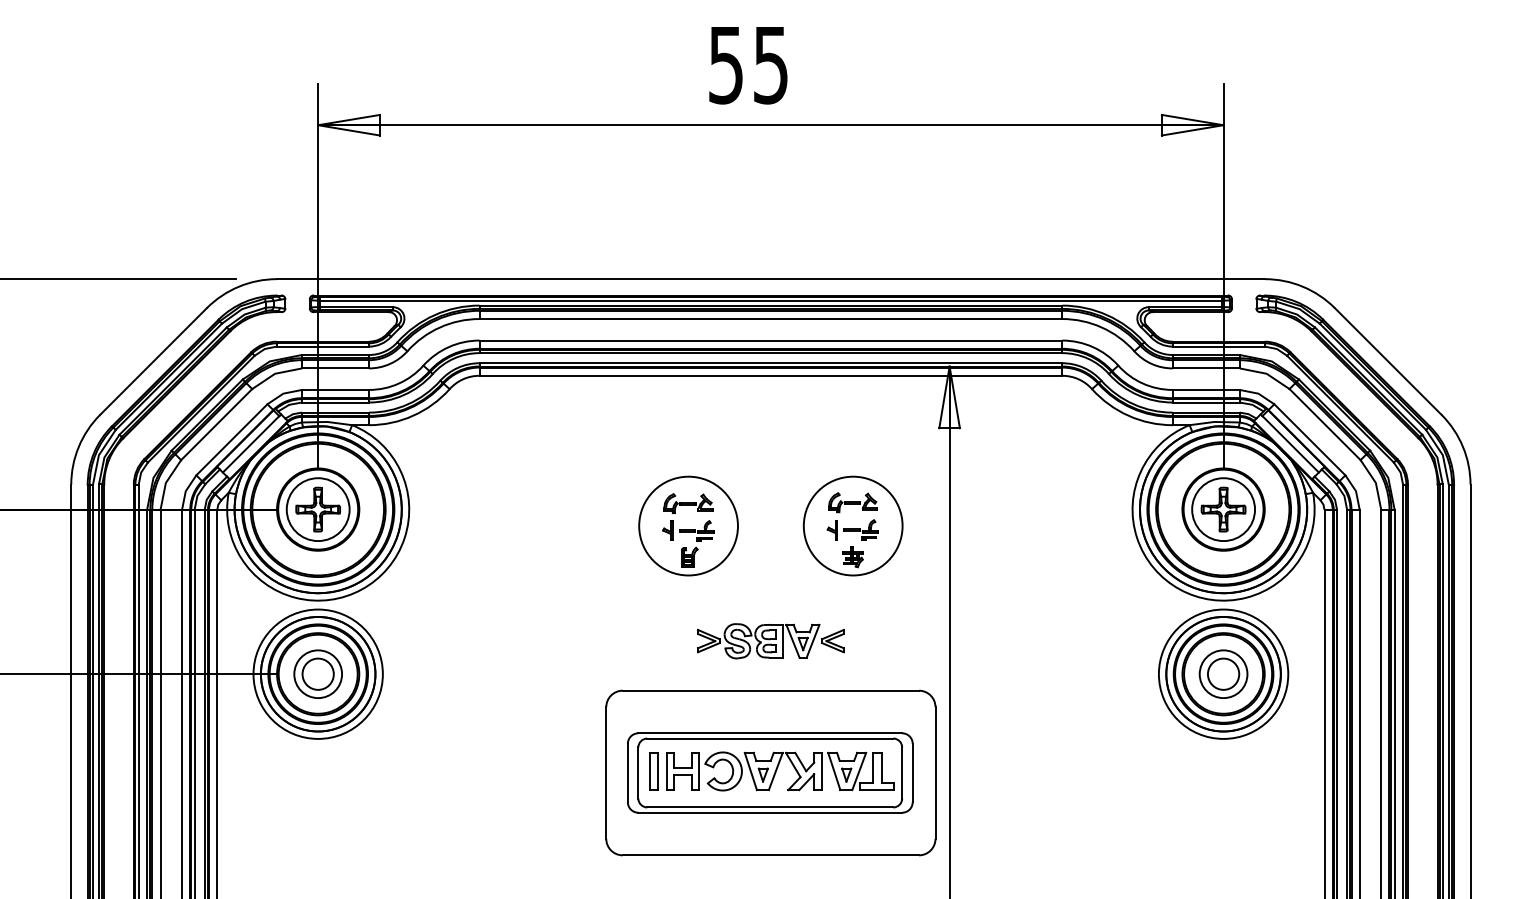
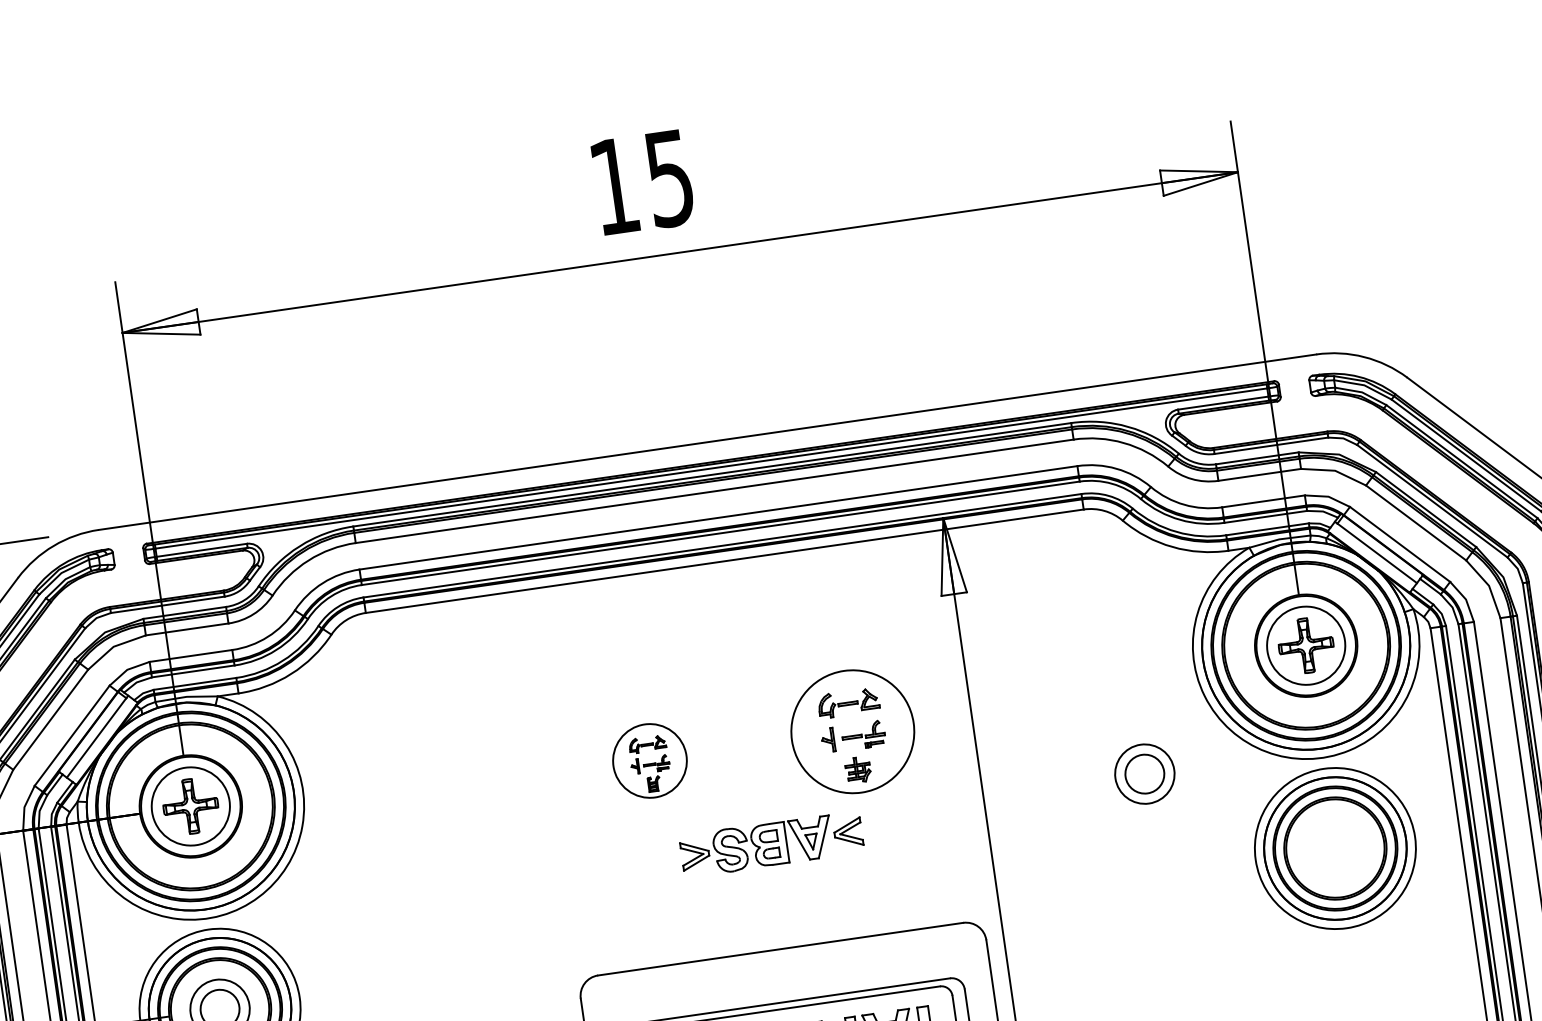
text: (725, 65) -> (613, 187), 55 -> 15
part: (688, 525) -> (649, 760), size x0.6
part: (770, 641) -> (771, 844), moved
part: (1223, 673) -> (1144, 773), moved

